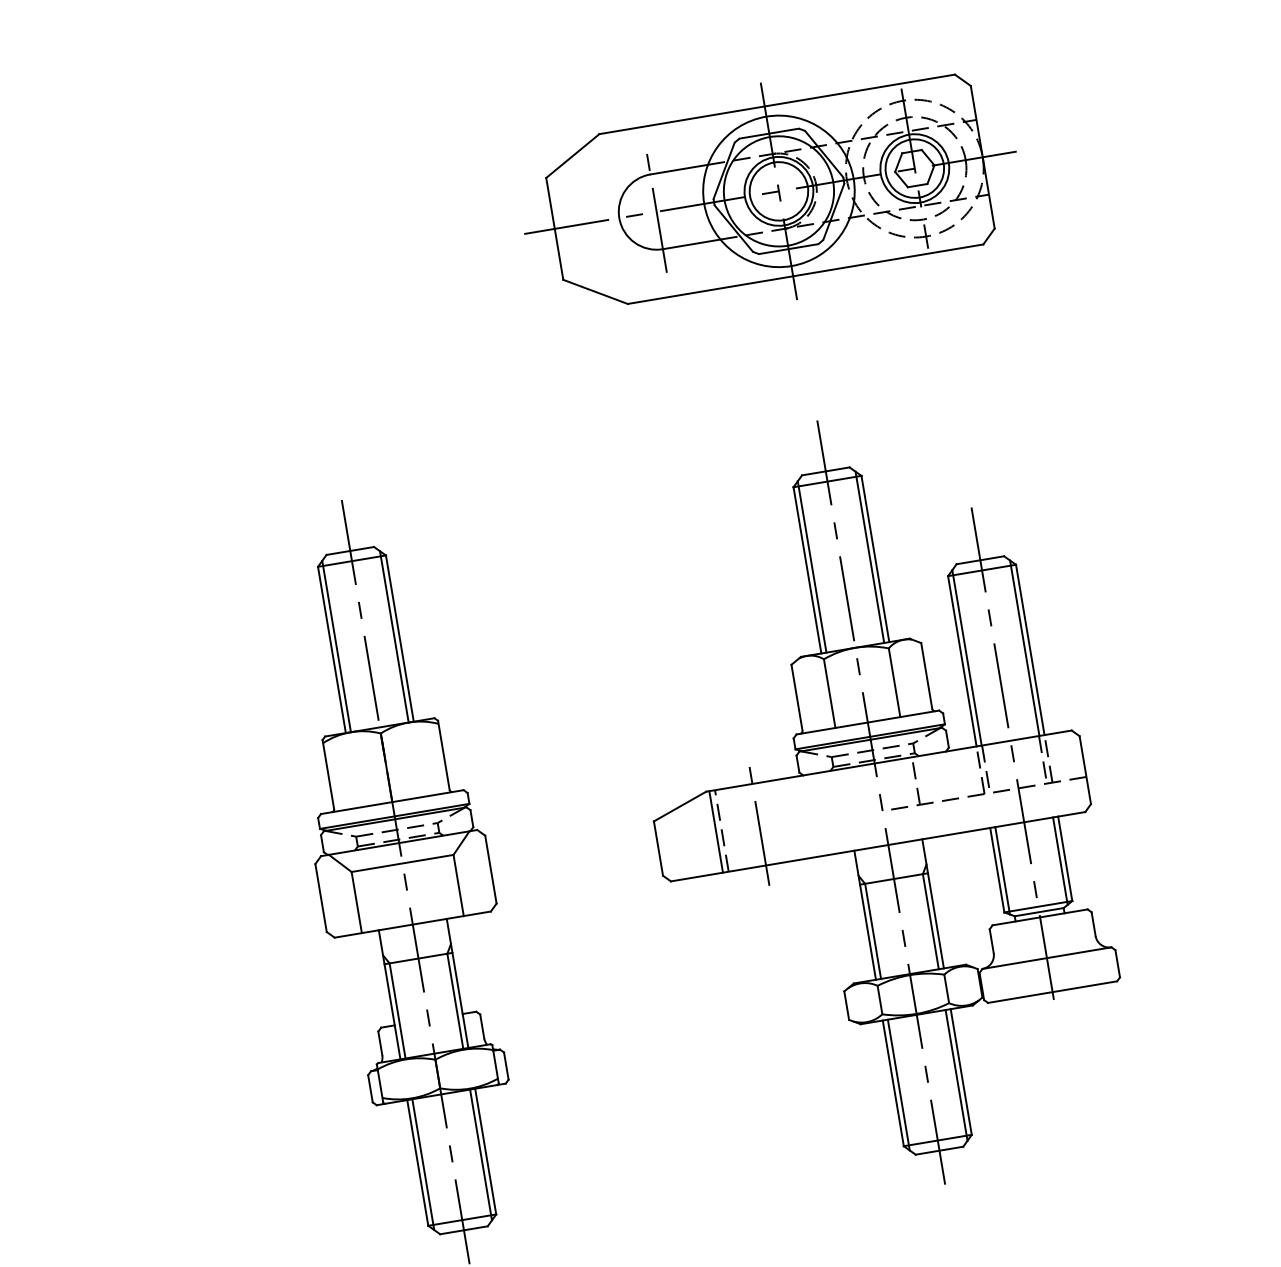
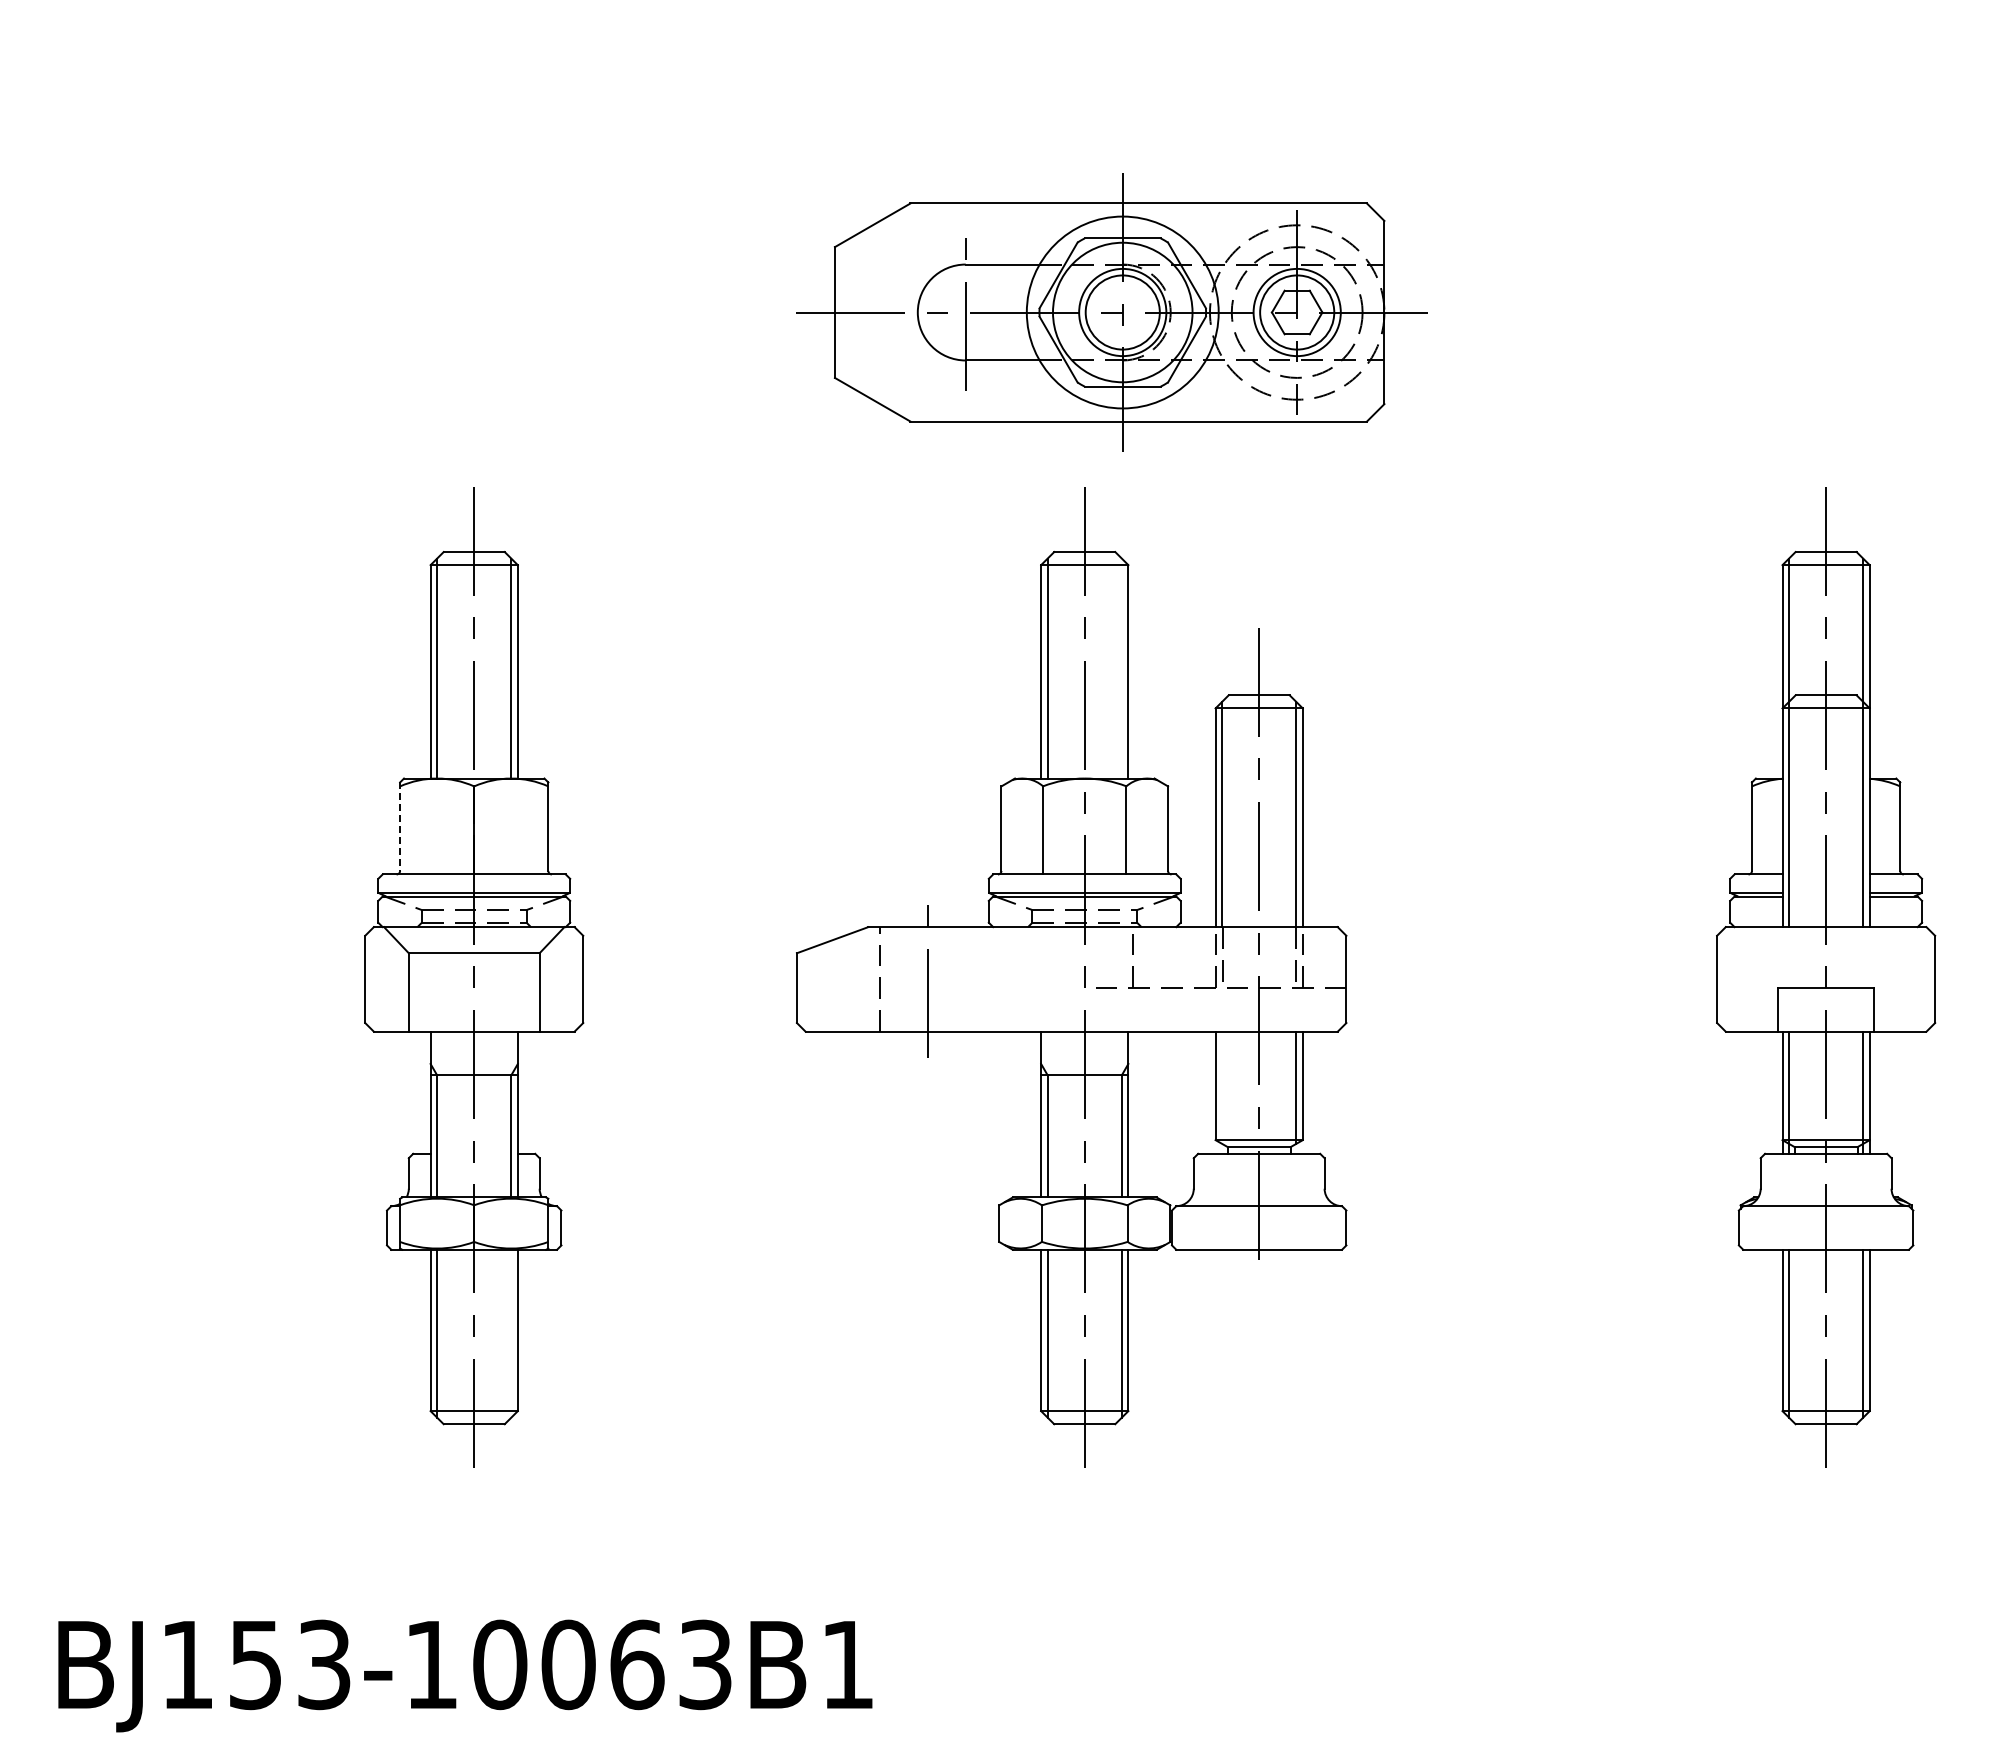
part: (770, 192) -> (1111, 312), moved
line: (869, 557) -> (1121, 668), removed
line: (328, 775) -> (400, 827), solid -> dashed
line: (716, 832) -> (872, 979), removed
line: (1002, 870) -> (1222, 1087), removed
line: (481, 1154) -> (511, 1333), removed

